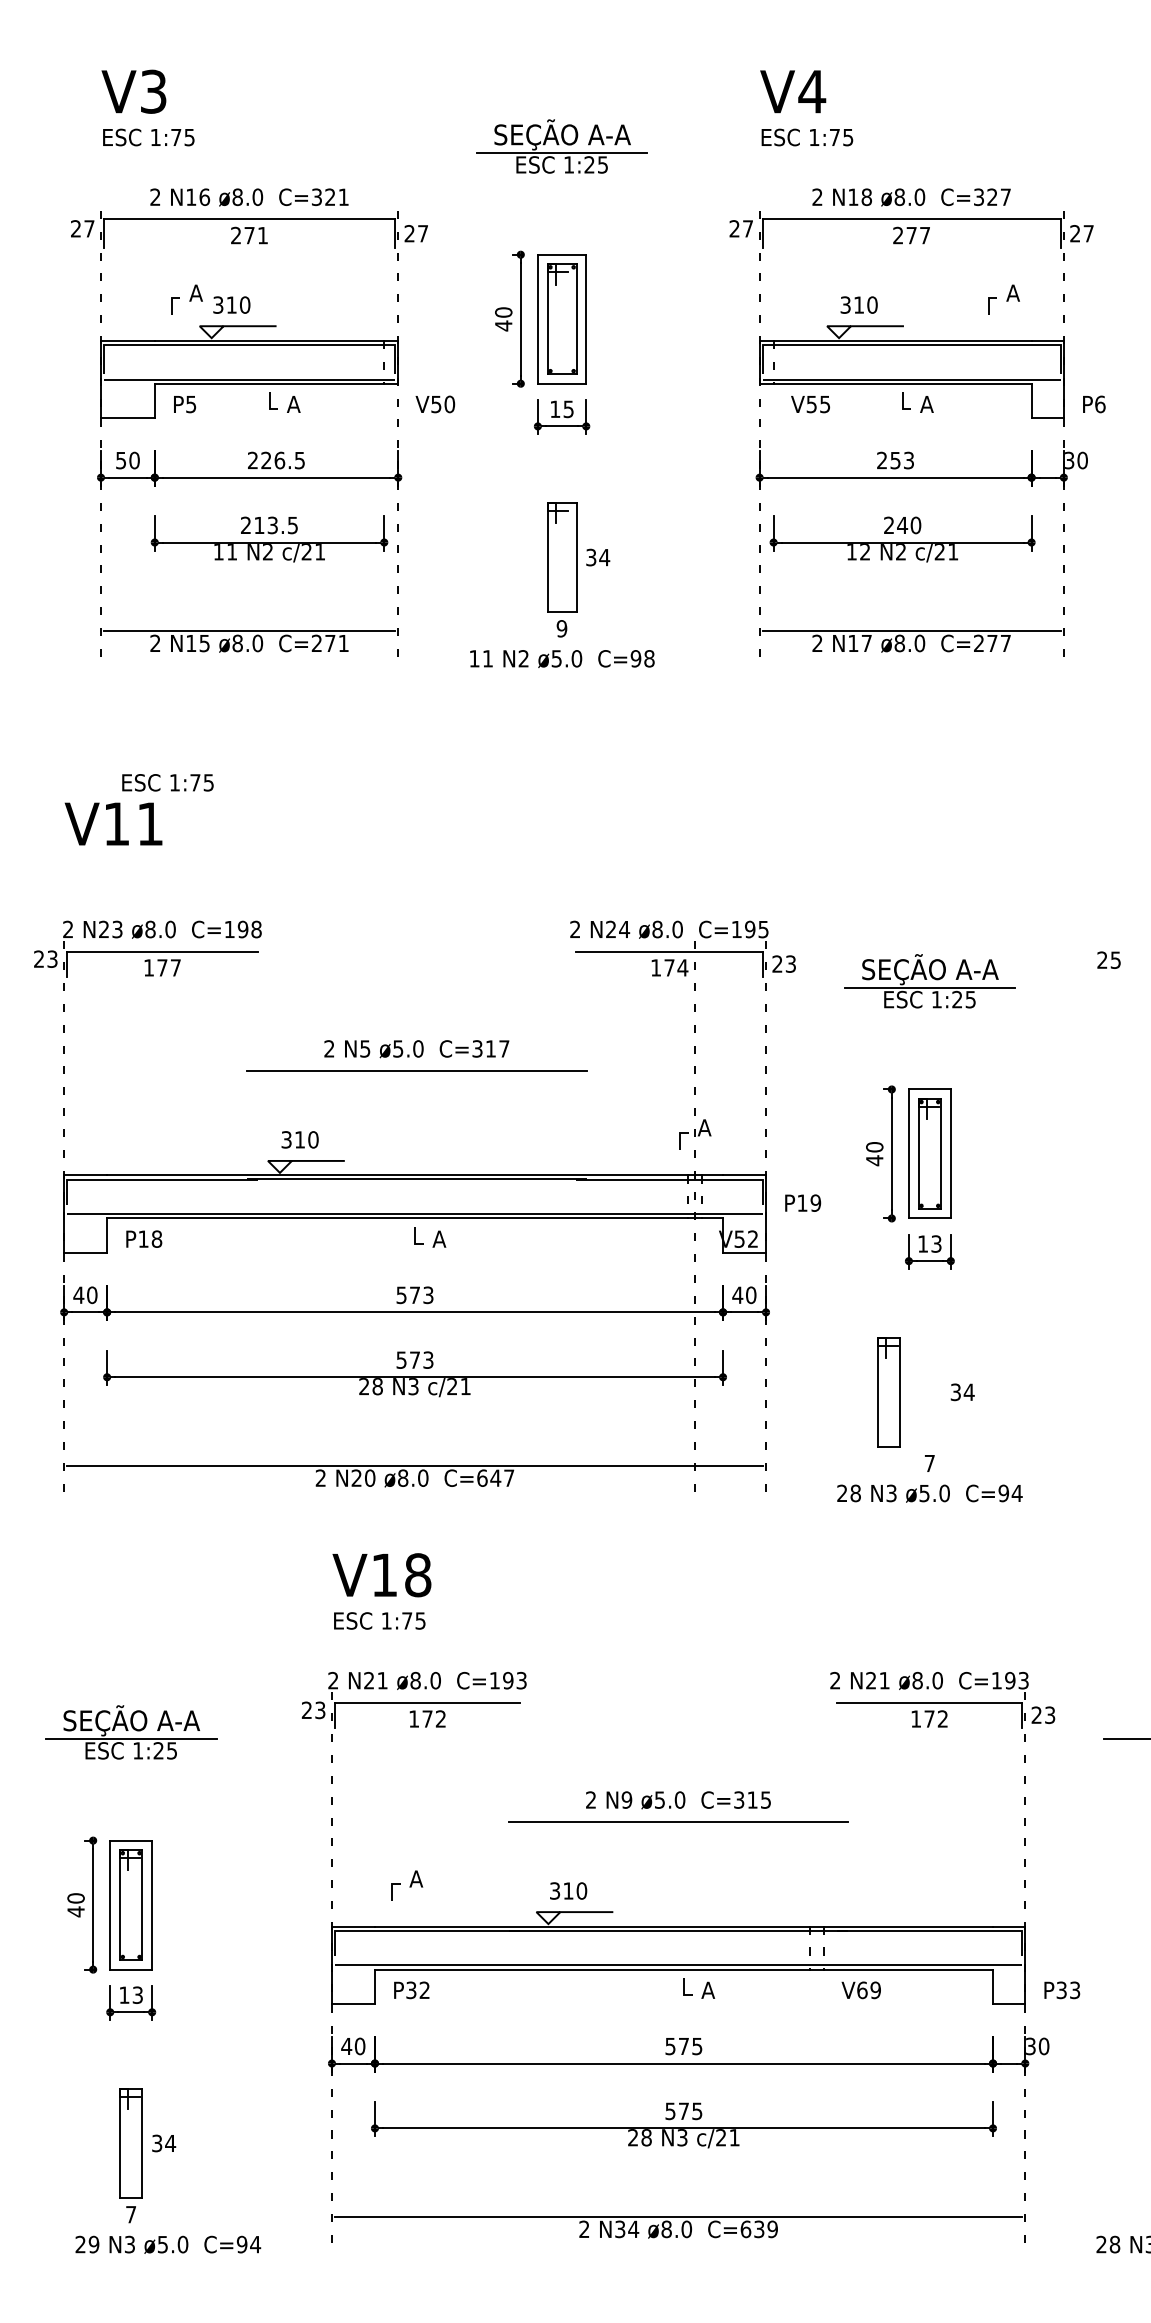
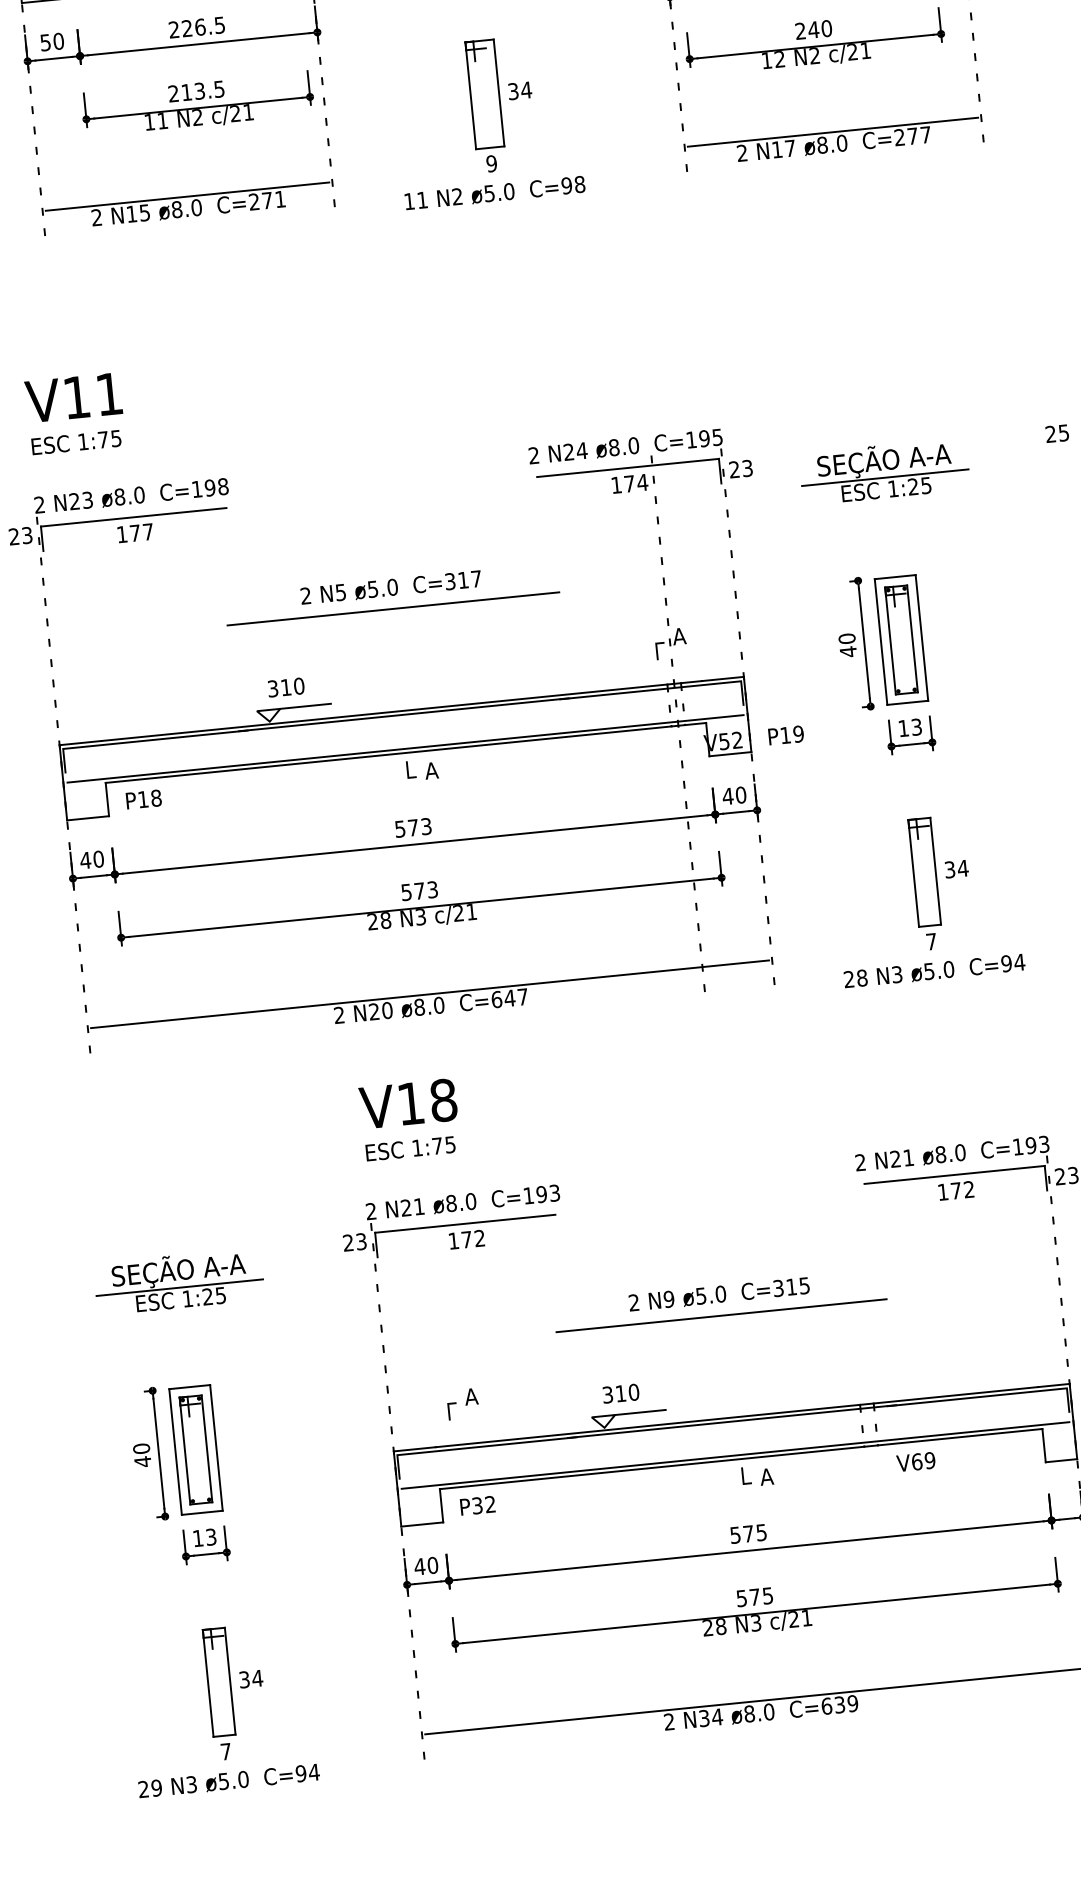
text: (167, 782) -> (76, 442), moved
text: (803, 1202) -> (786, 734), moved
part: (888, 1392) -> (924, 872), moved
text: (168, 2244) -> (229, 1780), moved

